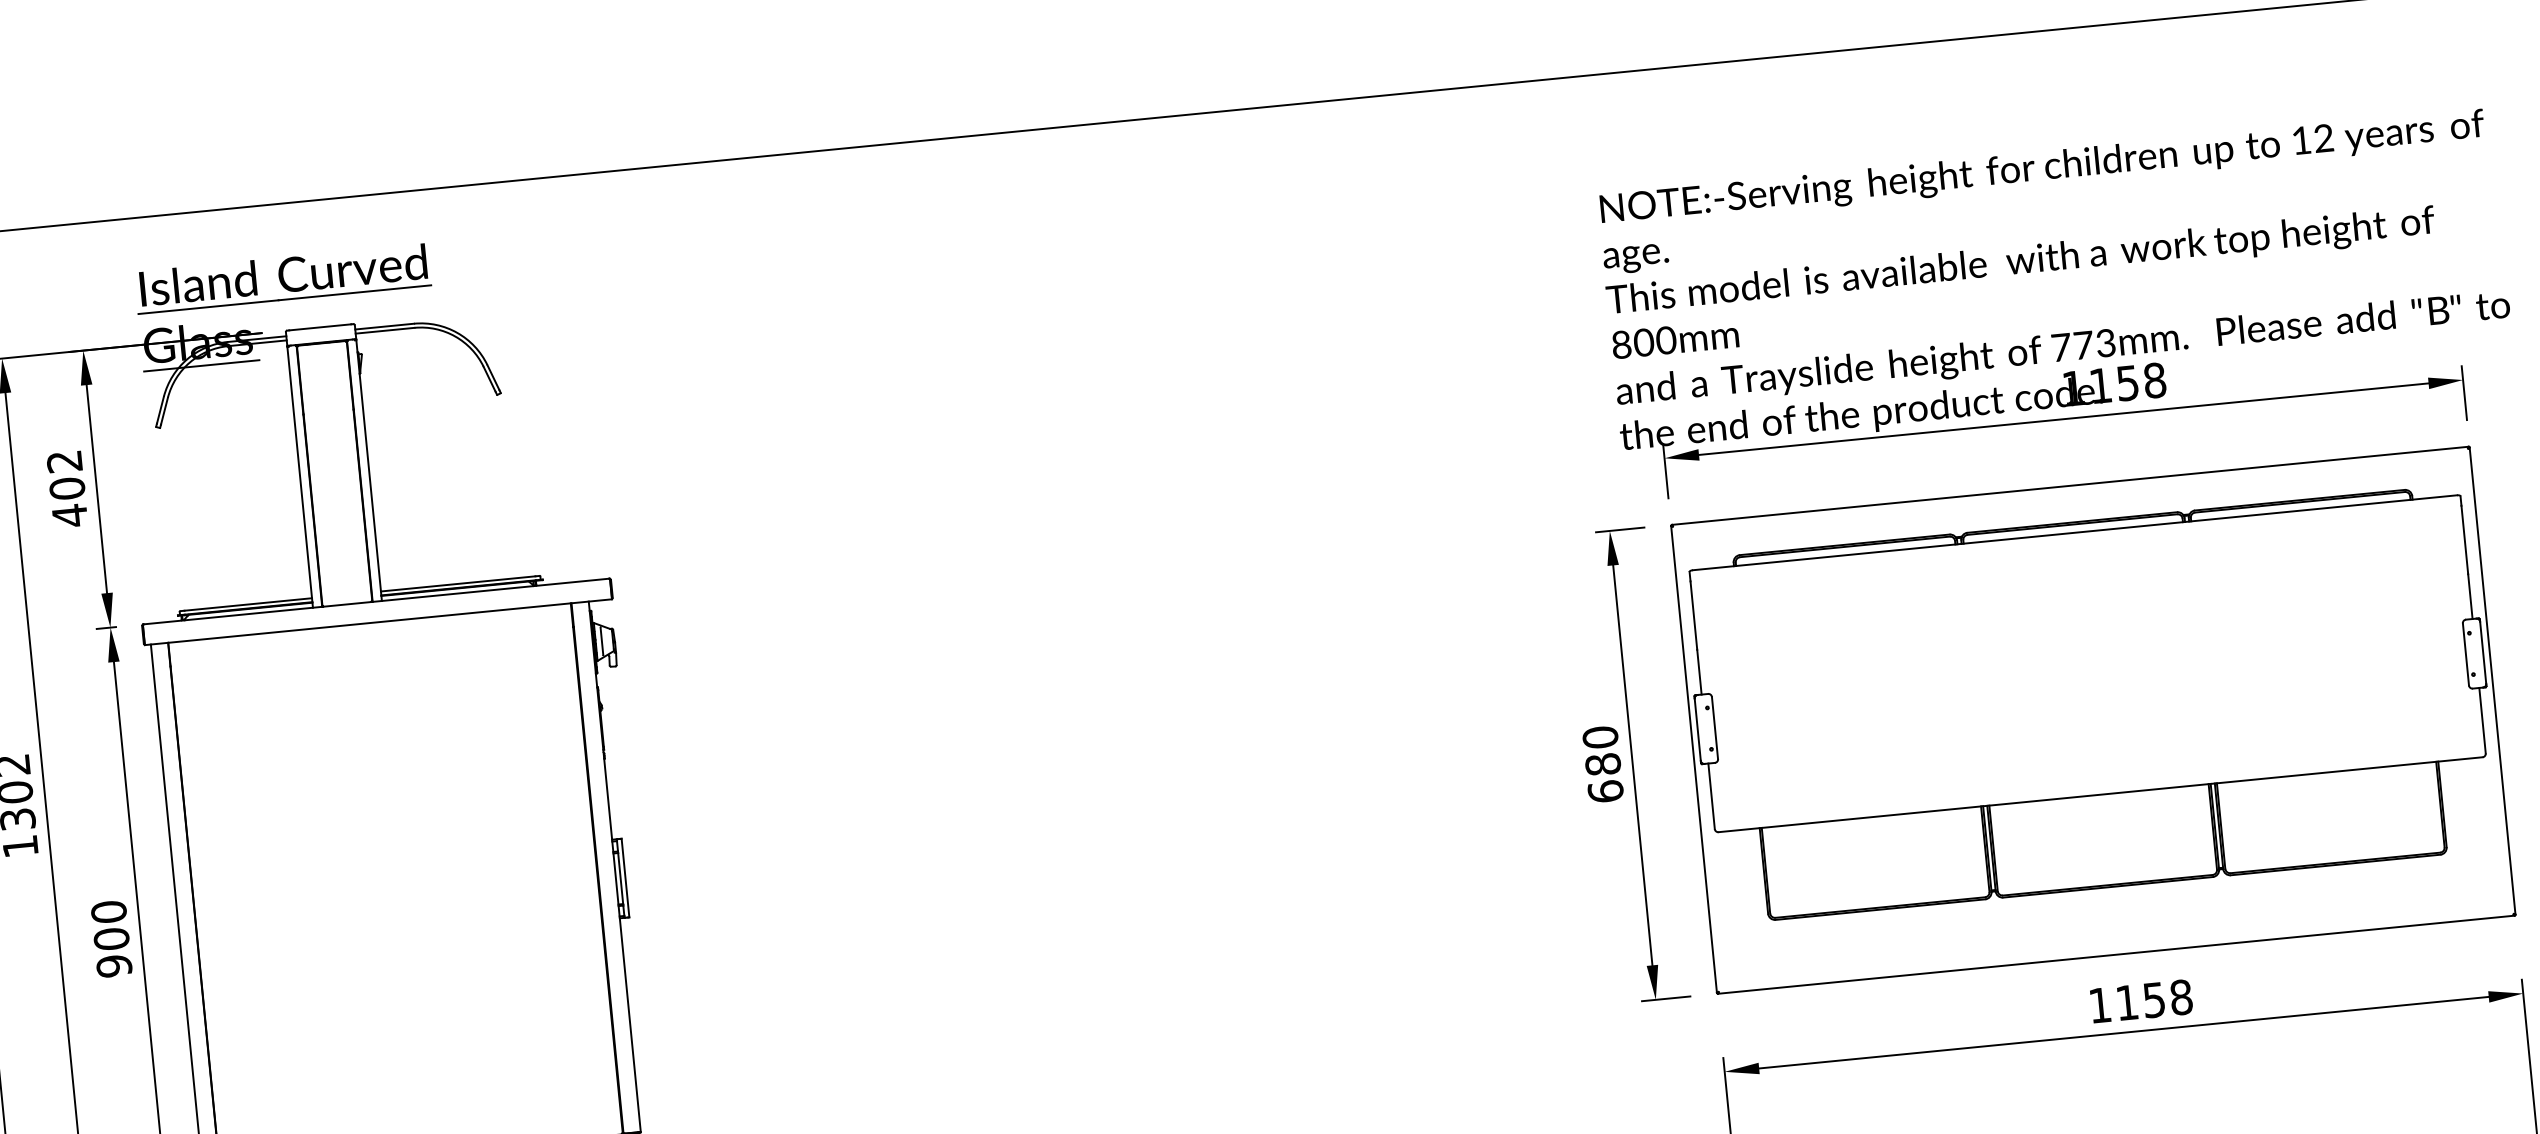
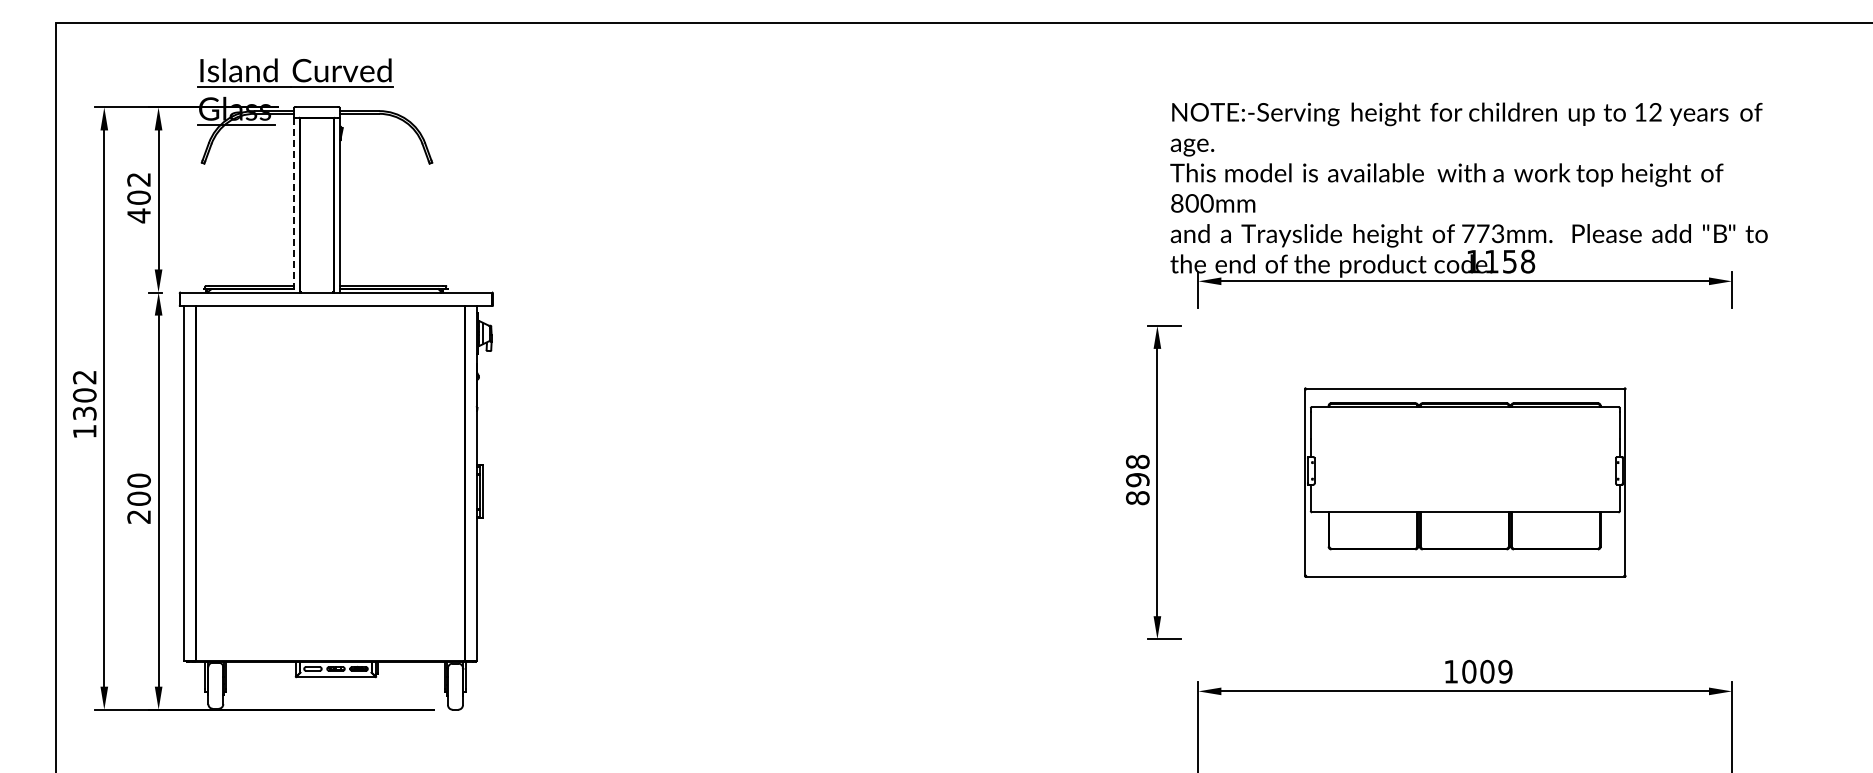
line: (299, 477) -> (293, 205), solid -> dashed
part: (2093, 720) -> (1465, 482), size x0.6
text: (1602, 763) -> (1137, 479), 680 -> 898
text: (113, 965) -> (138, 516), 900 -> 200
text: (2154, 999) -> (1487, 671), 1158 -> 1009

